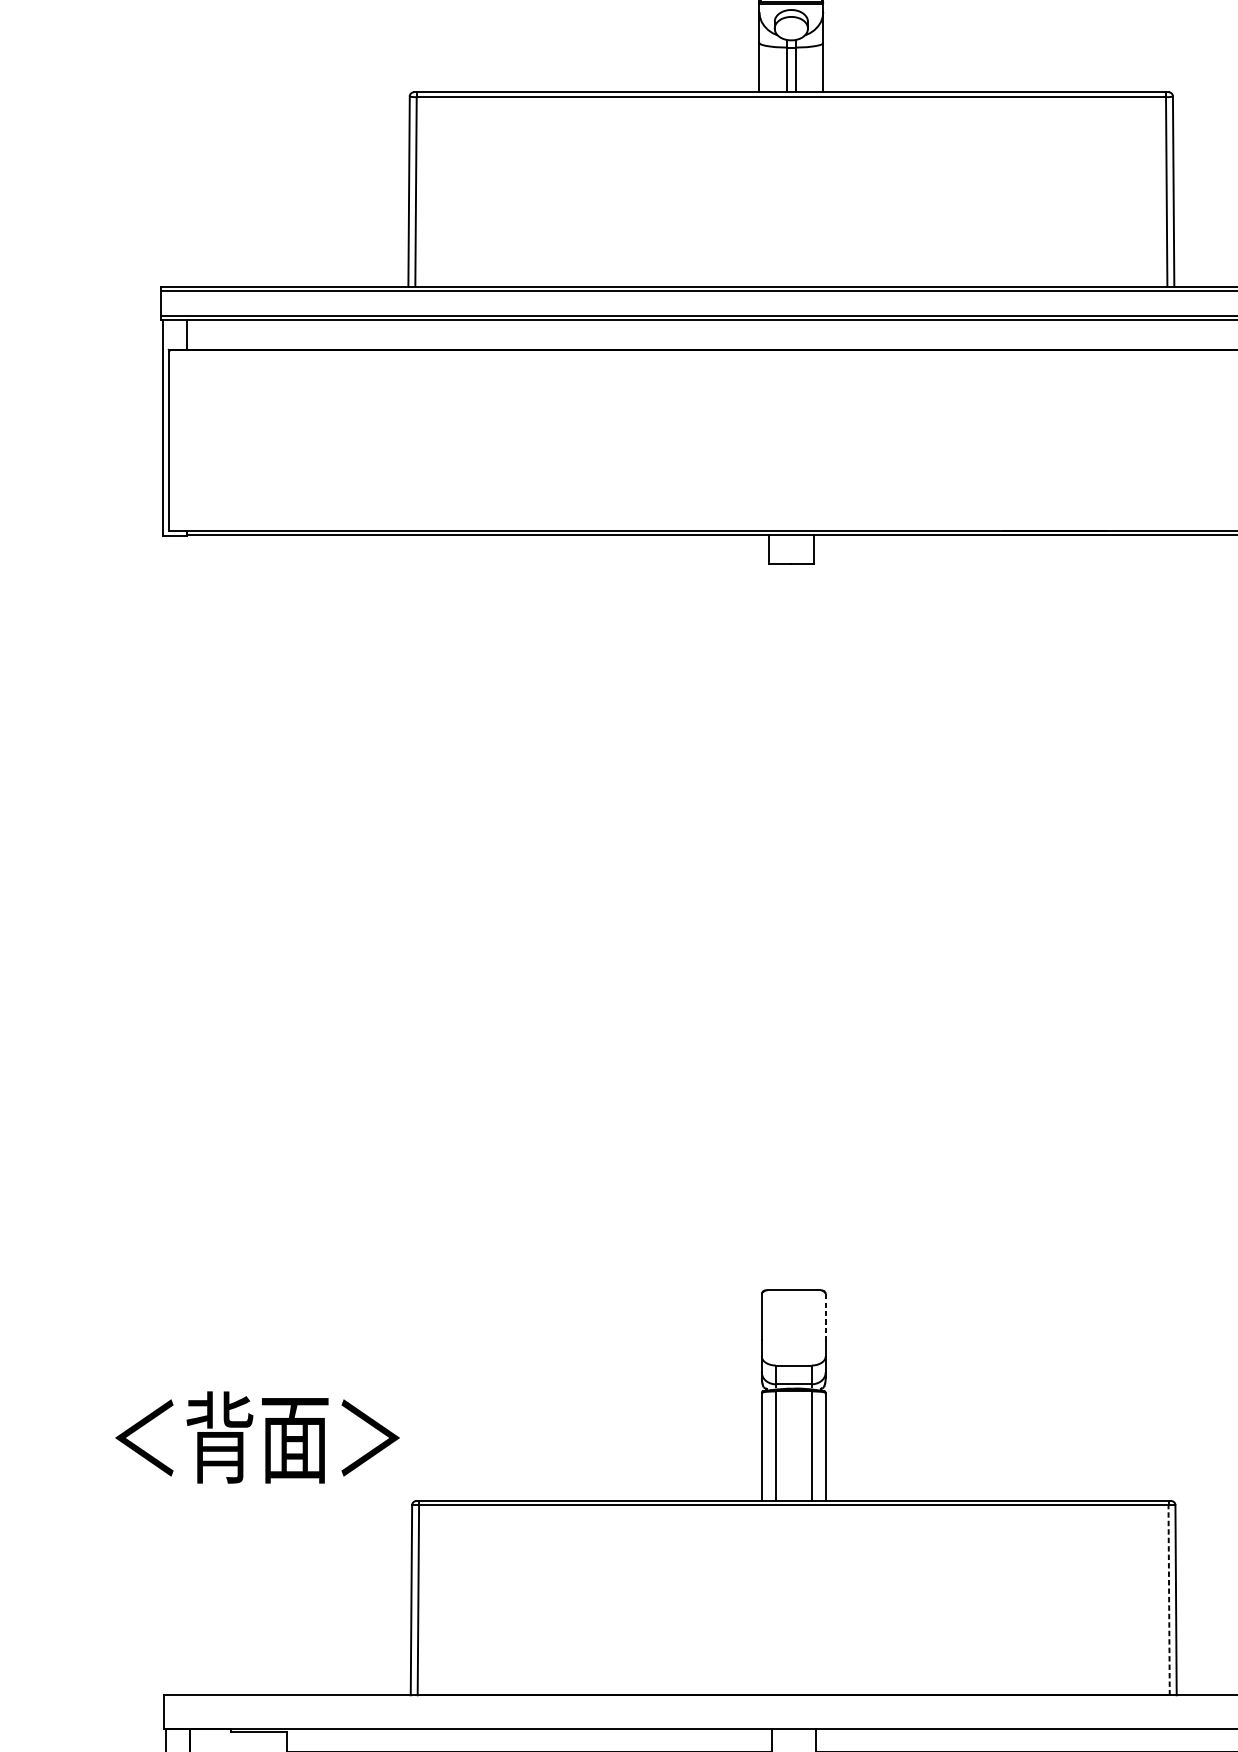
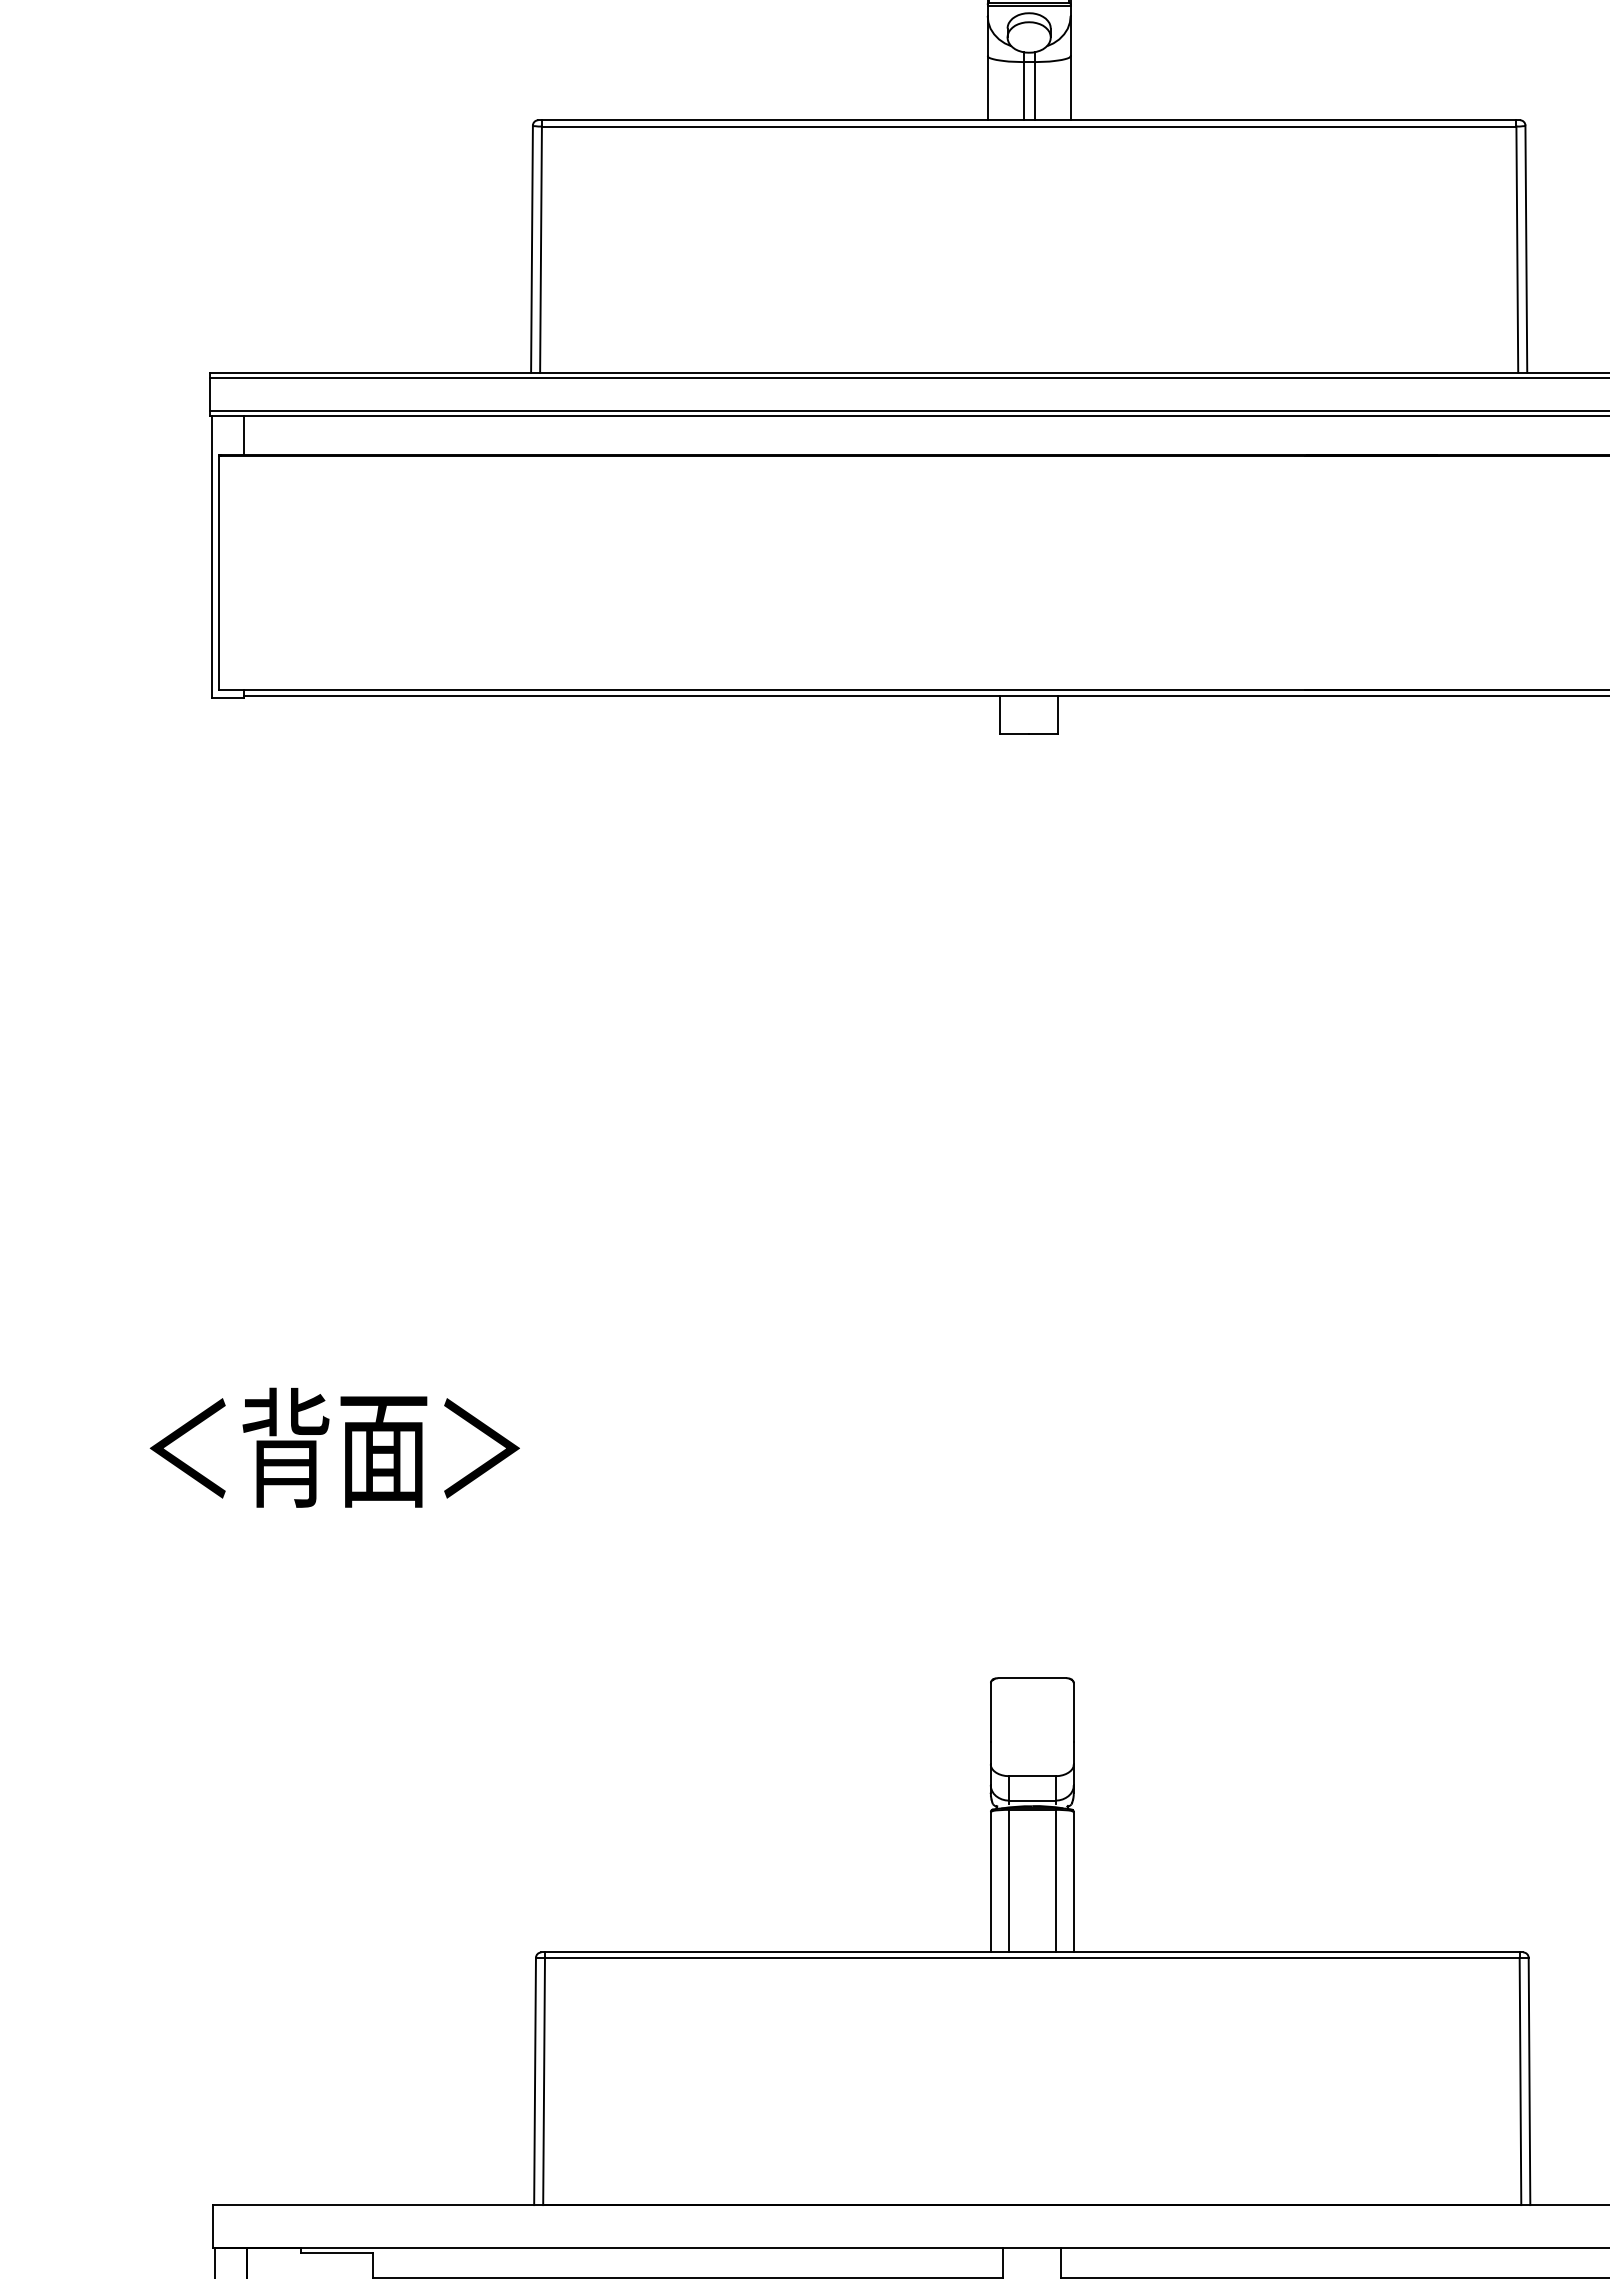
line: (825, 1316) -> (1073, 1712), dashed -> solid
text: (257, 1437) -> (334, 1447), moved
line: (1169, 1600) -> (1520, 2081), dashed -> solid

